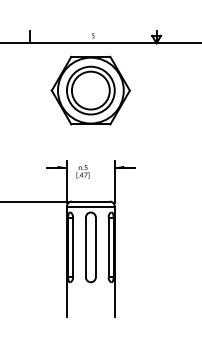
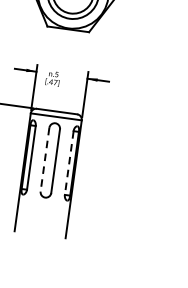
line: (85, 247) -> (44, 159), solid -> dashed
line: (108, 247) -> (69, 163), solid -> dashed

